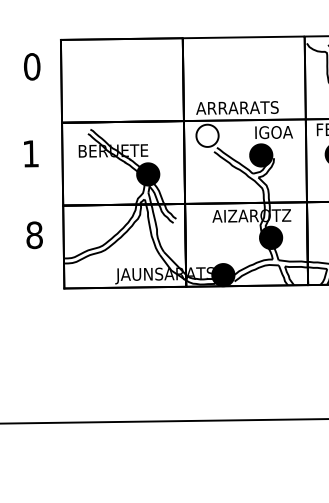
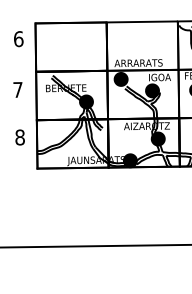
text: (31, 65) -> (18, 38), 0 -> 6
fill: (206, 134) -> (120, 78), added
text: (30, 153) -> (17, 89), 1 -> 7

